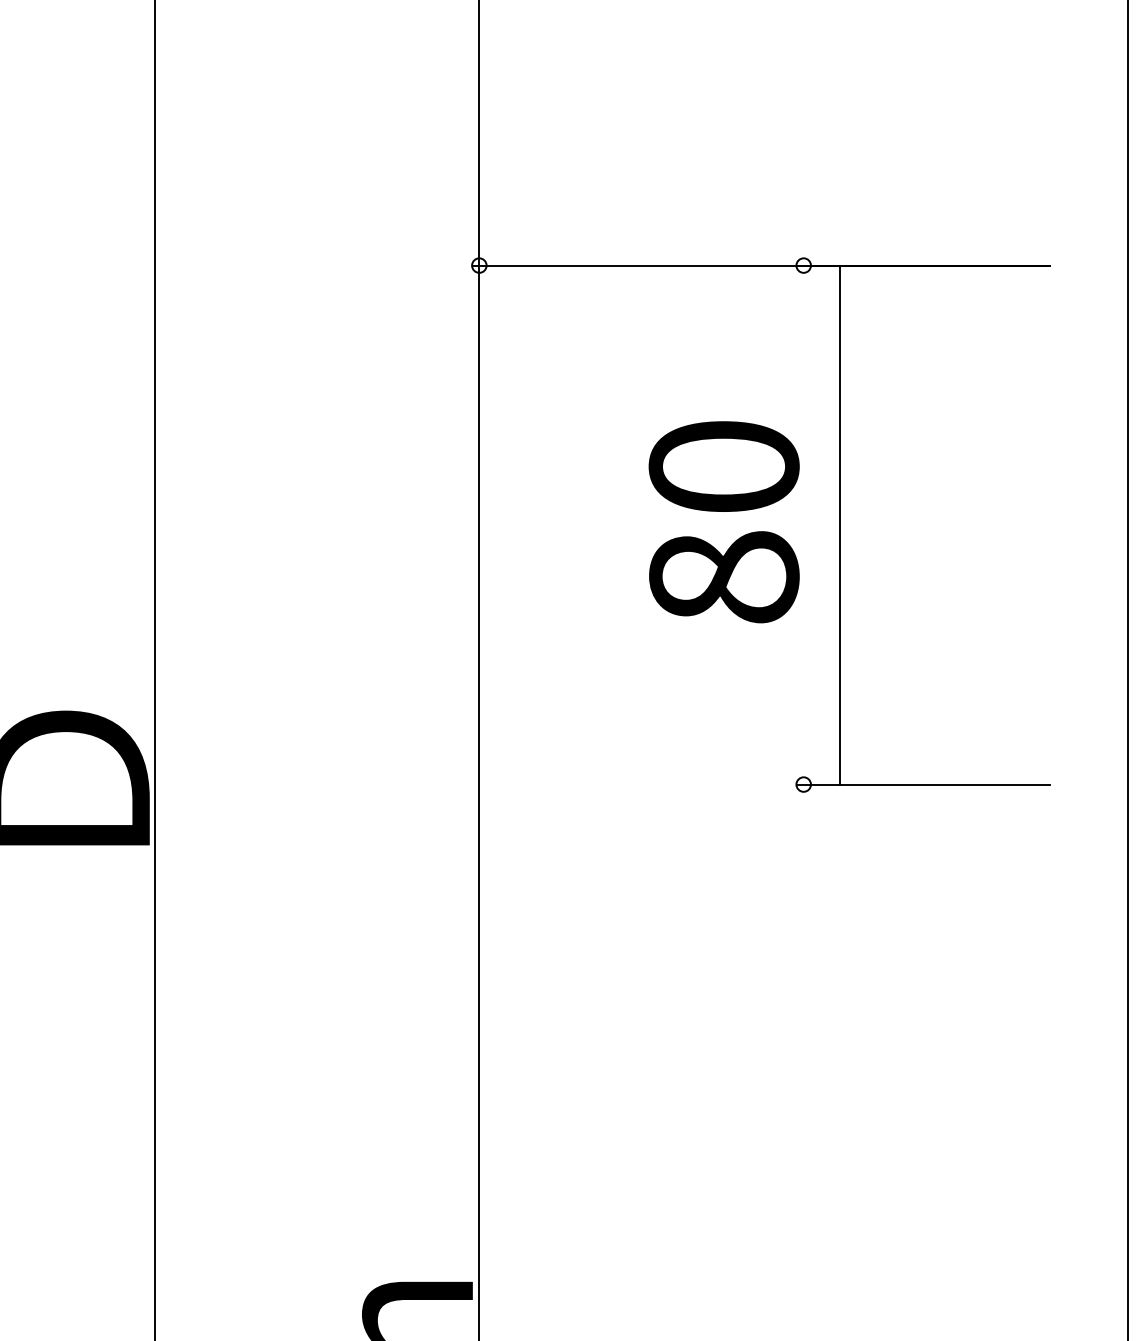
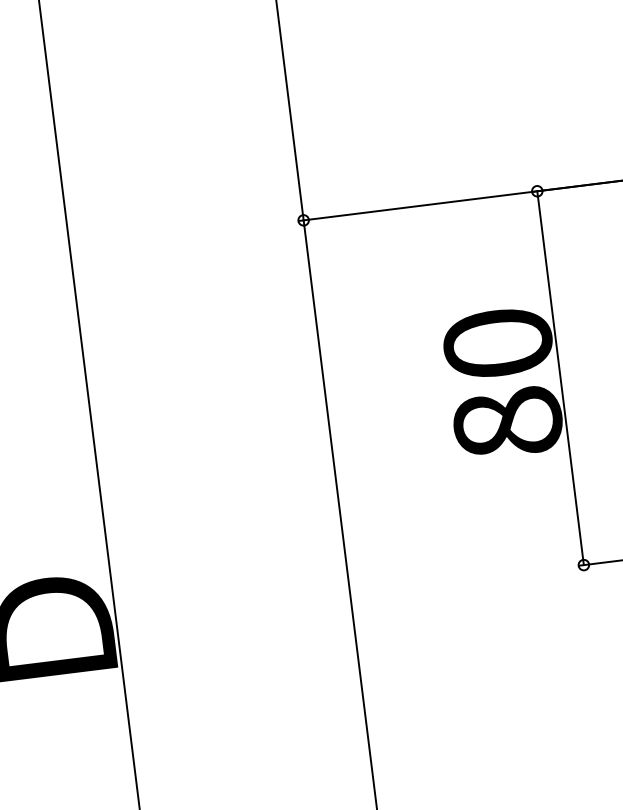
line: (839, 524) -> (560, 377), moved

